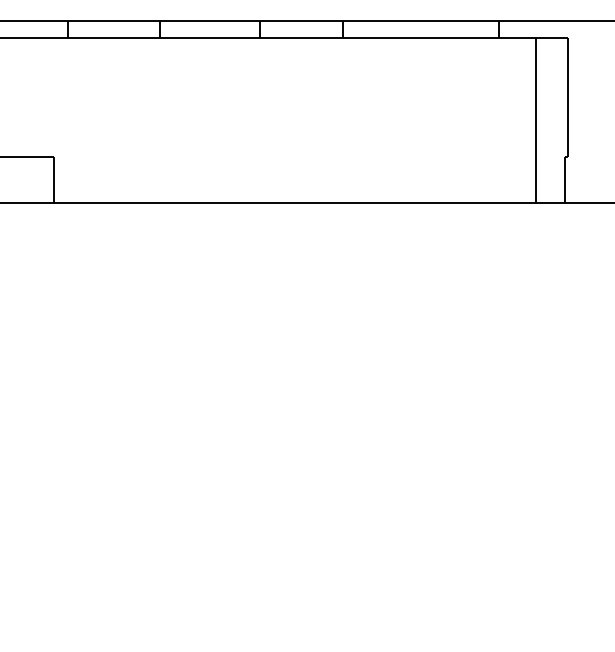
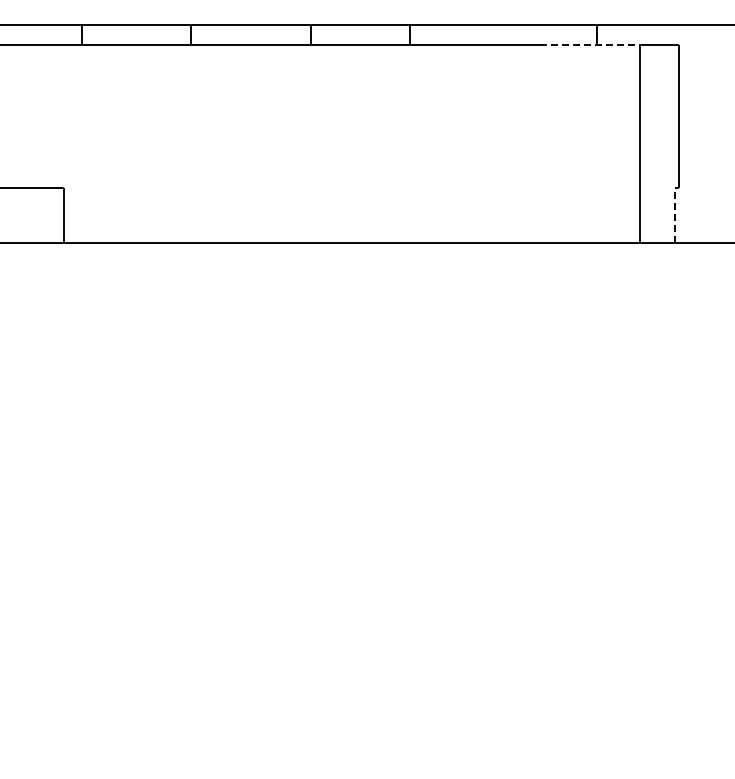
line: (494, 38) -> (590, 45), solid -> dashed
line: (565, 179) -> (675, 214), solid -> dashed

